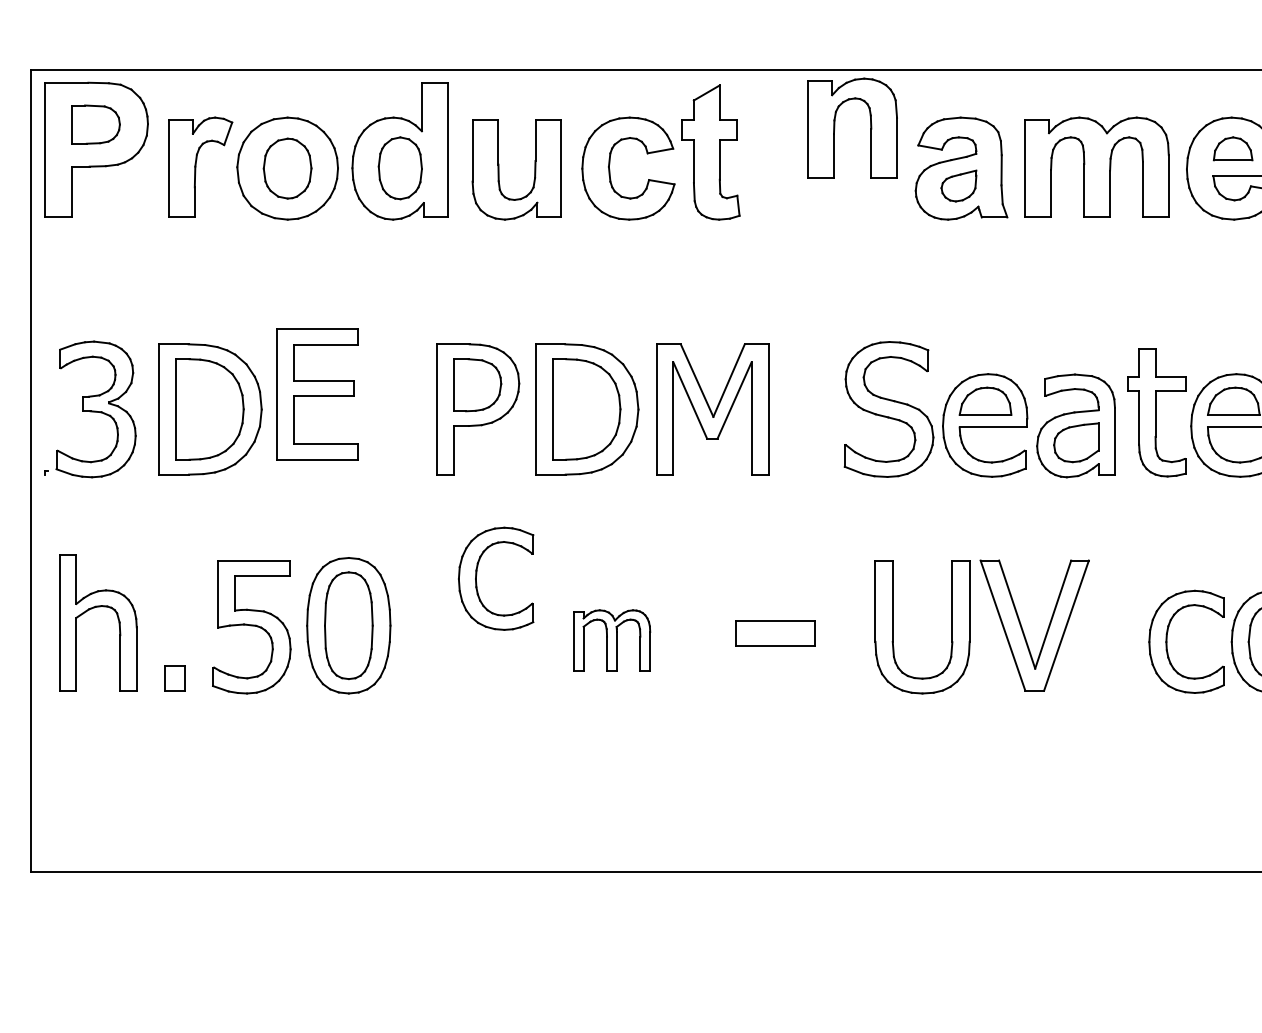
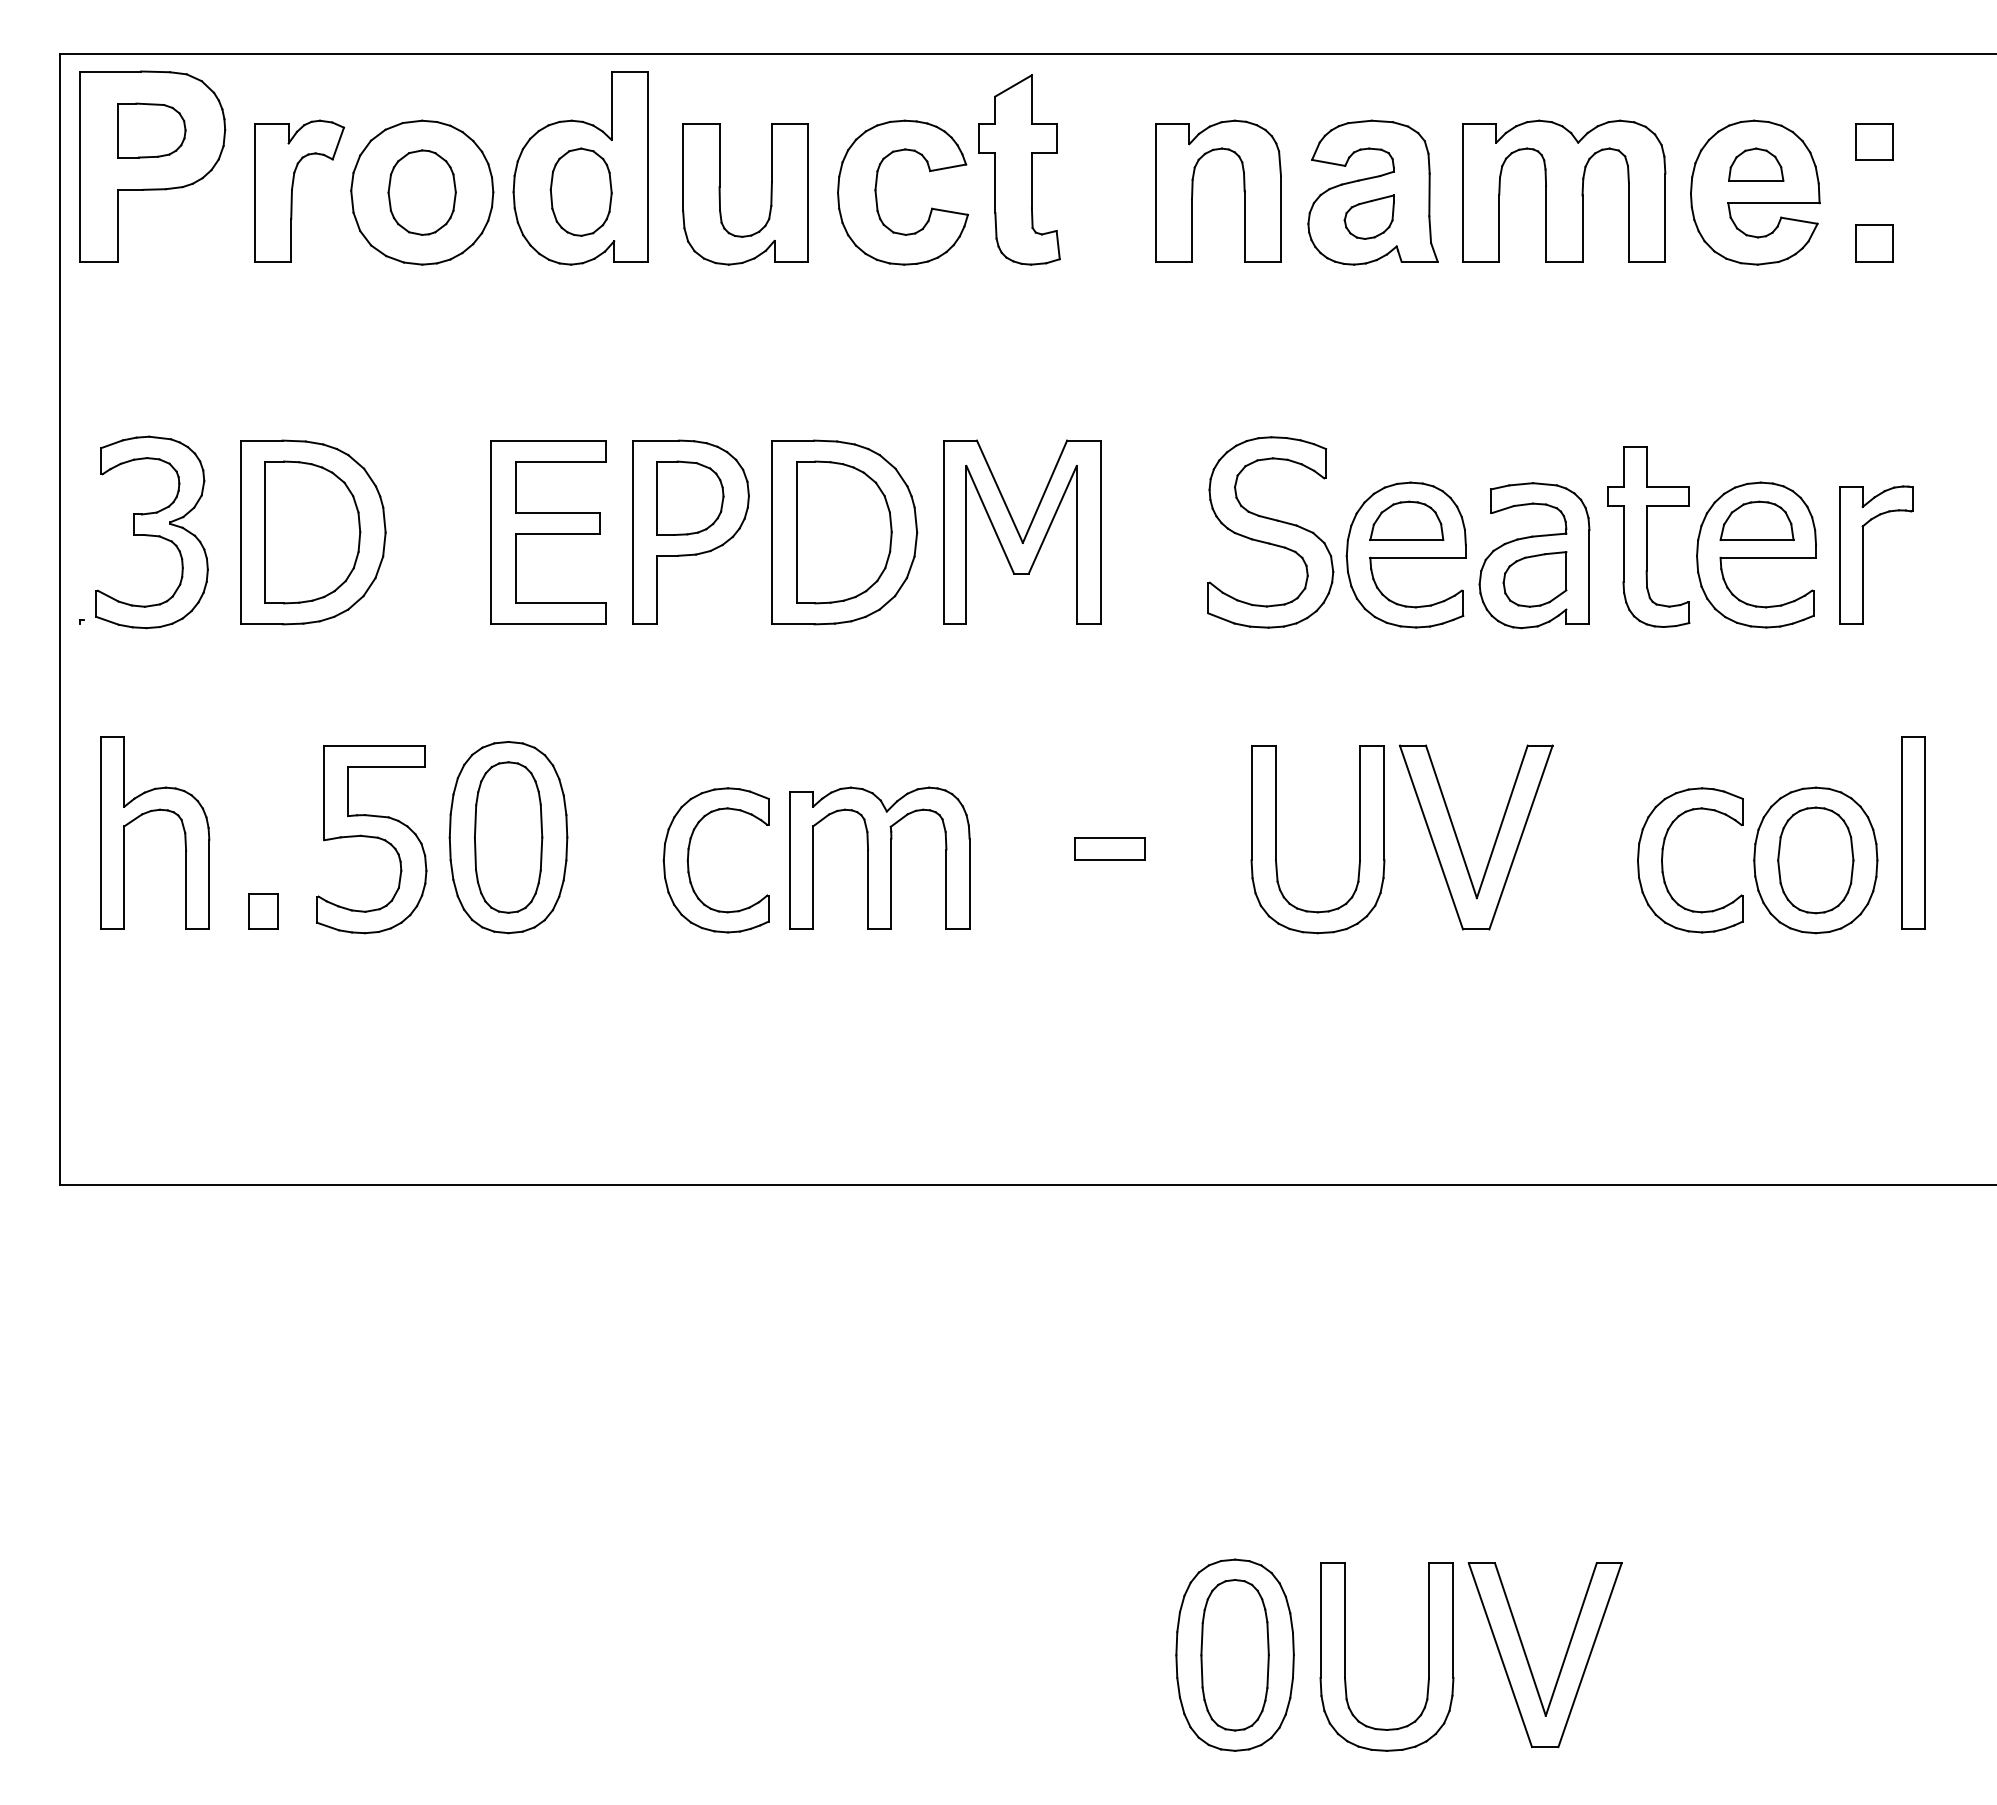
part: (835, 128) -> (1193, 190), moved
part: (317, 394) -> (548, 532), moved
part: (477, 575) -> (689, 855), moved
part: (774, 633) -> (1109, 848), size x0.62
part: (611, 639) -> (879, 857), size x1.67

